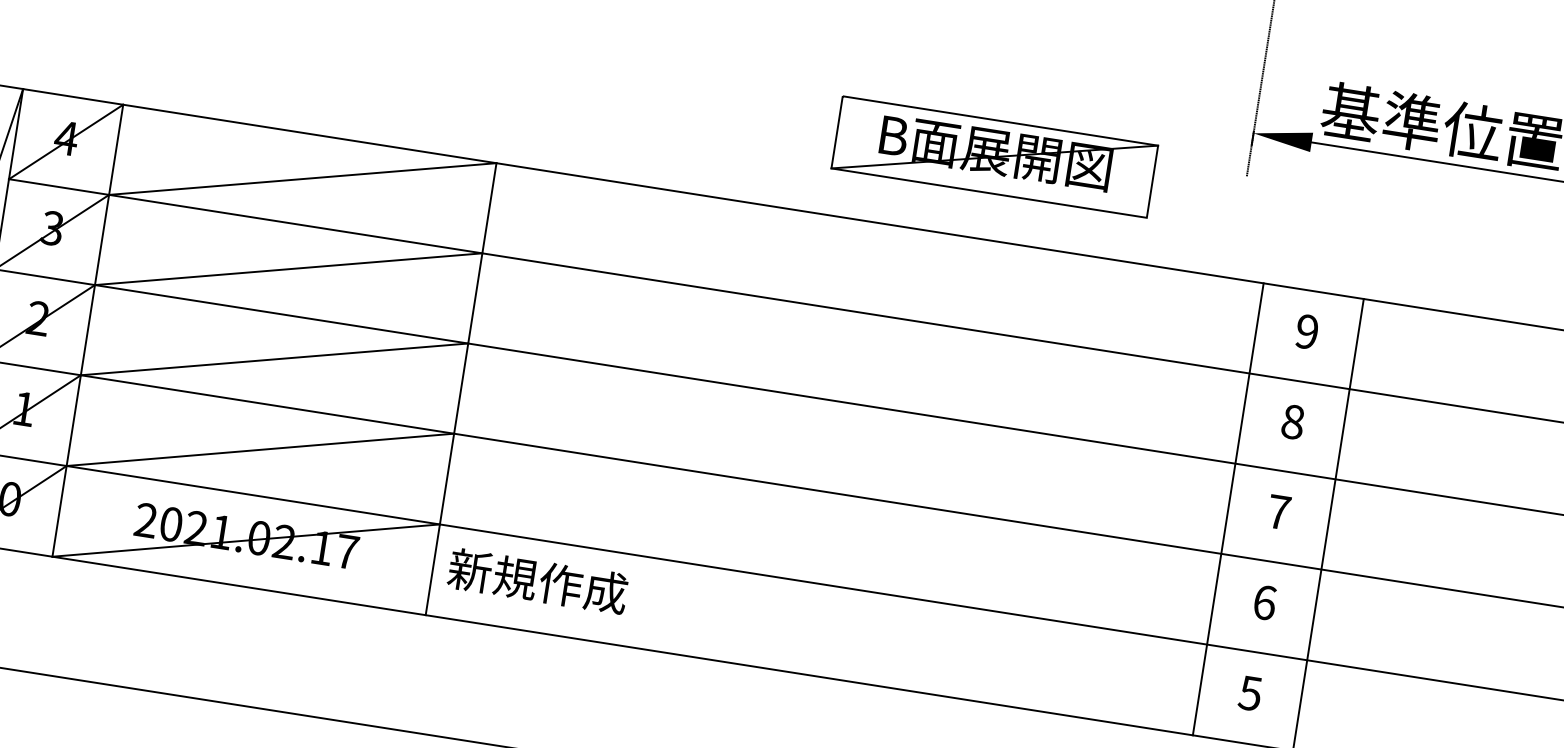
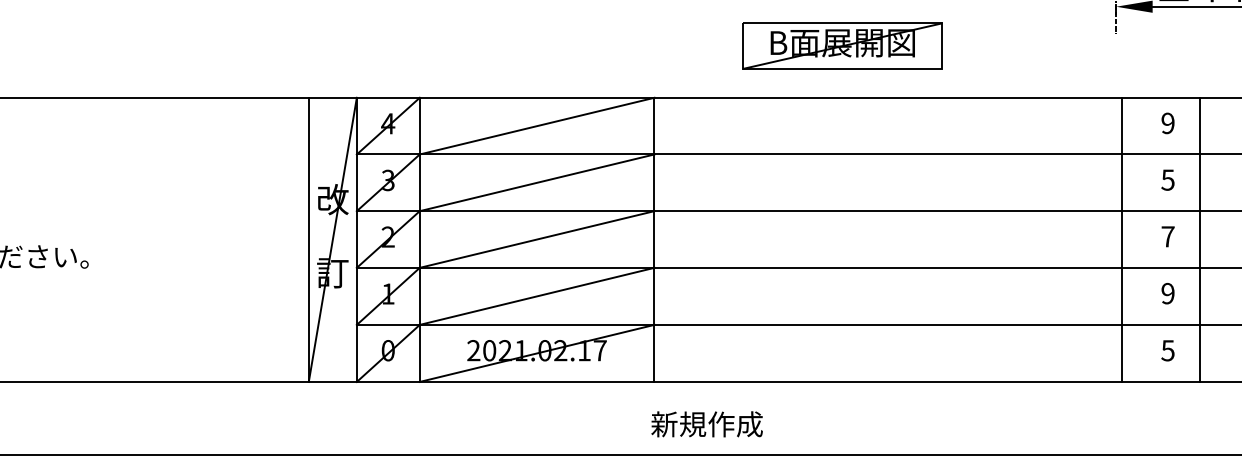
part: (994, 155) -> (842, 45), moved
text: (1292, 420) -> (1167, 179), 8 -> 5
line: (1228, 508) -> (1121, 239), moved
text: (537, 581) -> (706, 424), moved
text: (1263, 602) -> (1167, 293), 6 -> 9

